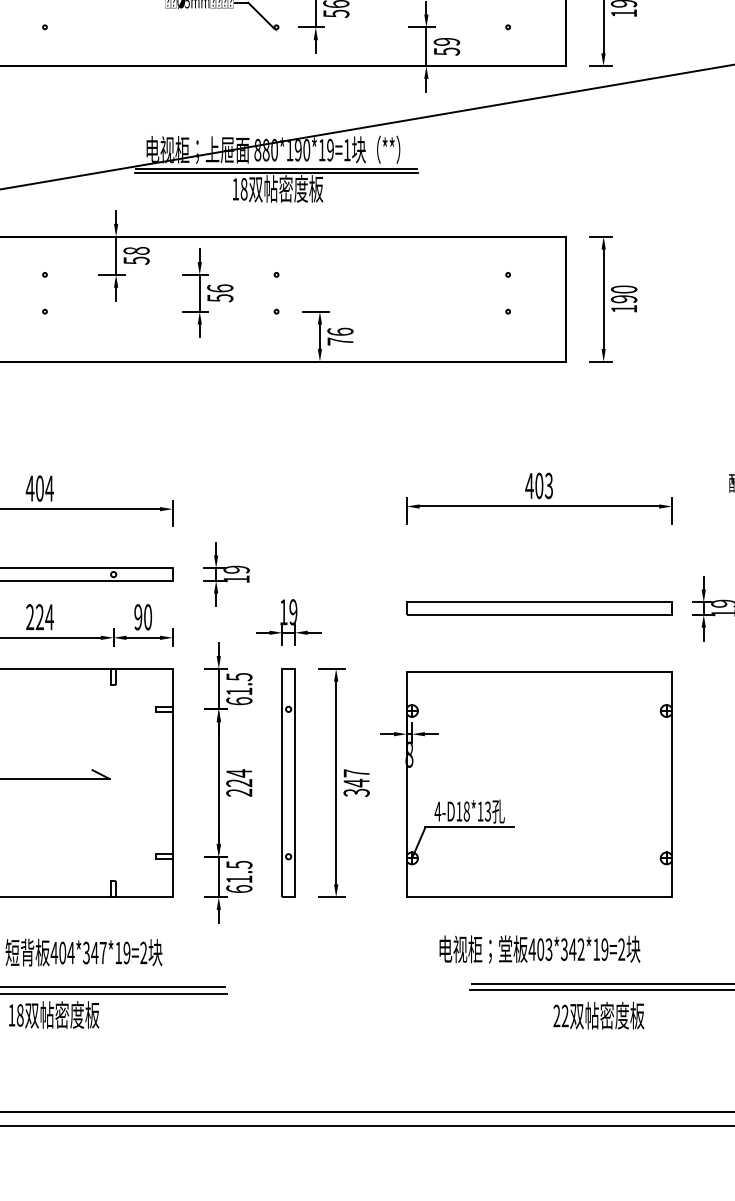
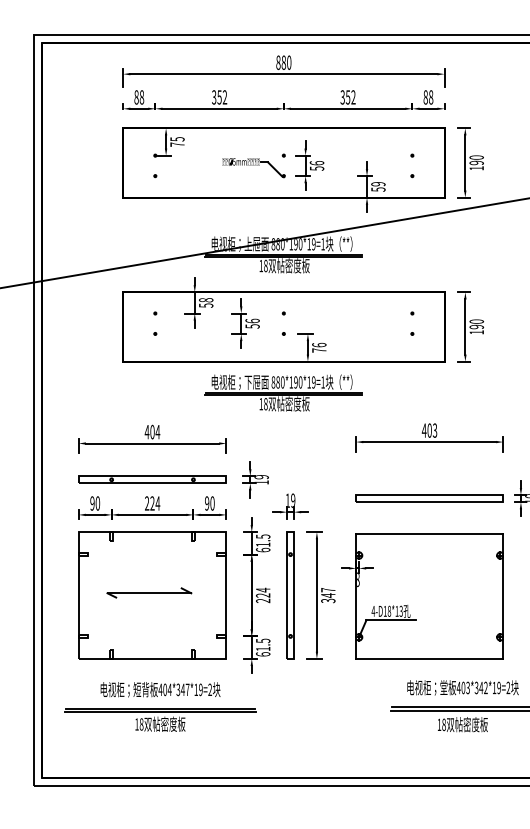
part: (275, 417) -> (283, 392), added
text: (538, 948) -> (462, 687), moved
text: (560, 1015) -> (441, 724), 22 -> 18

